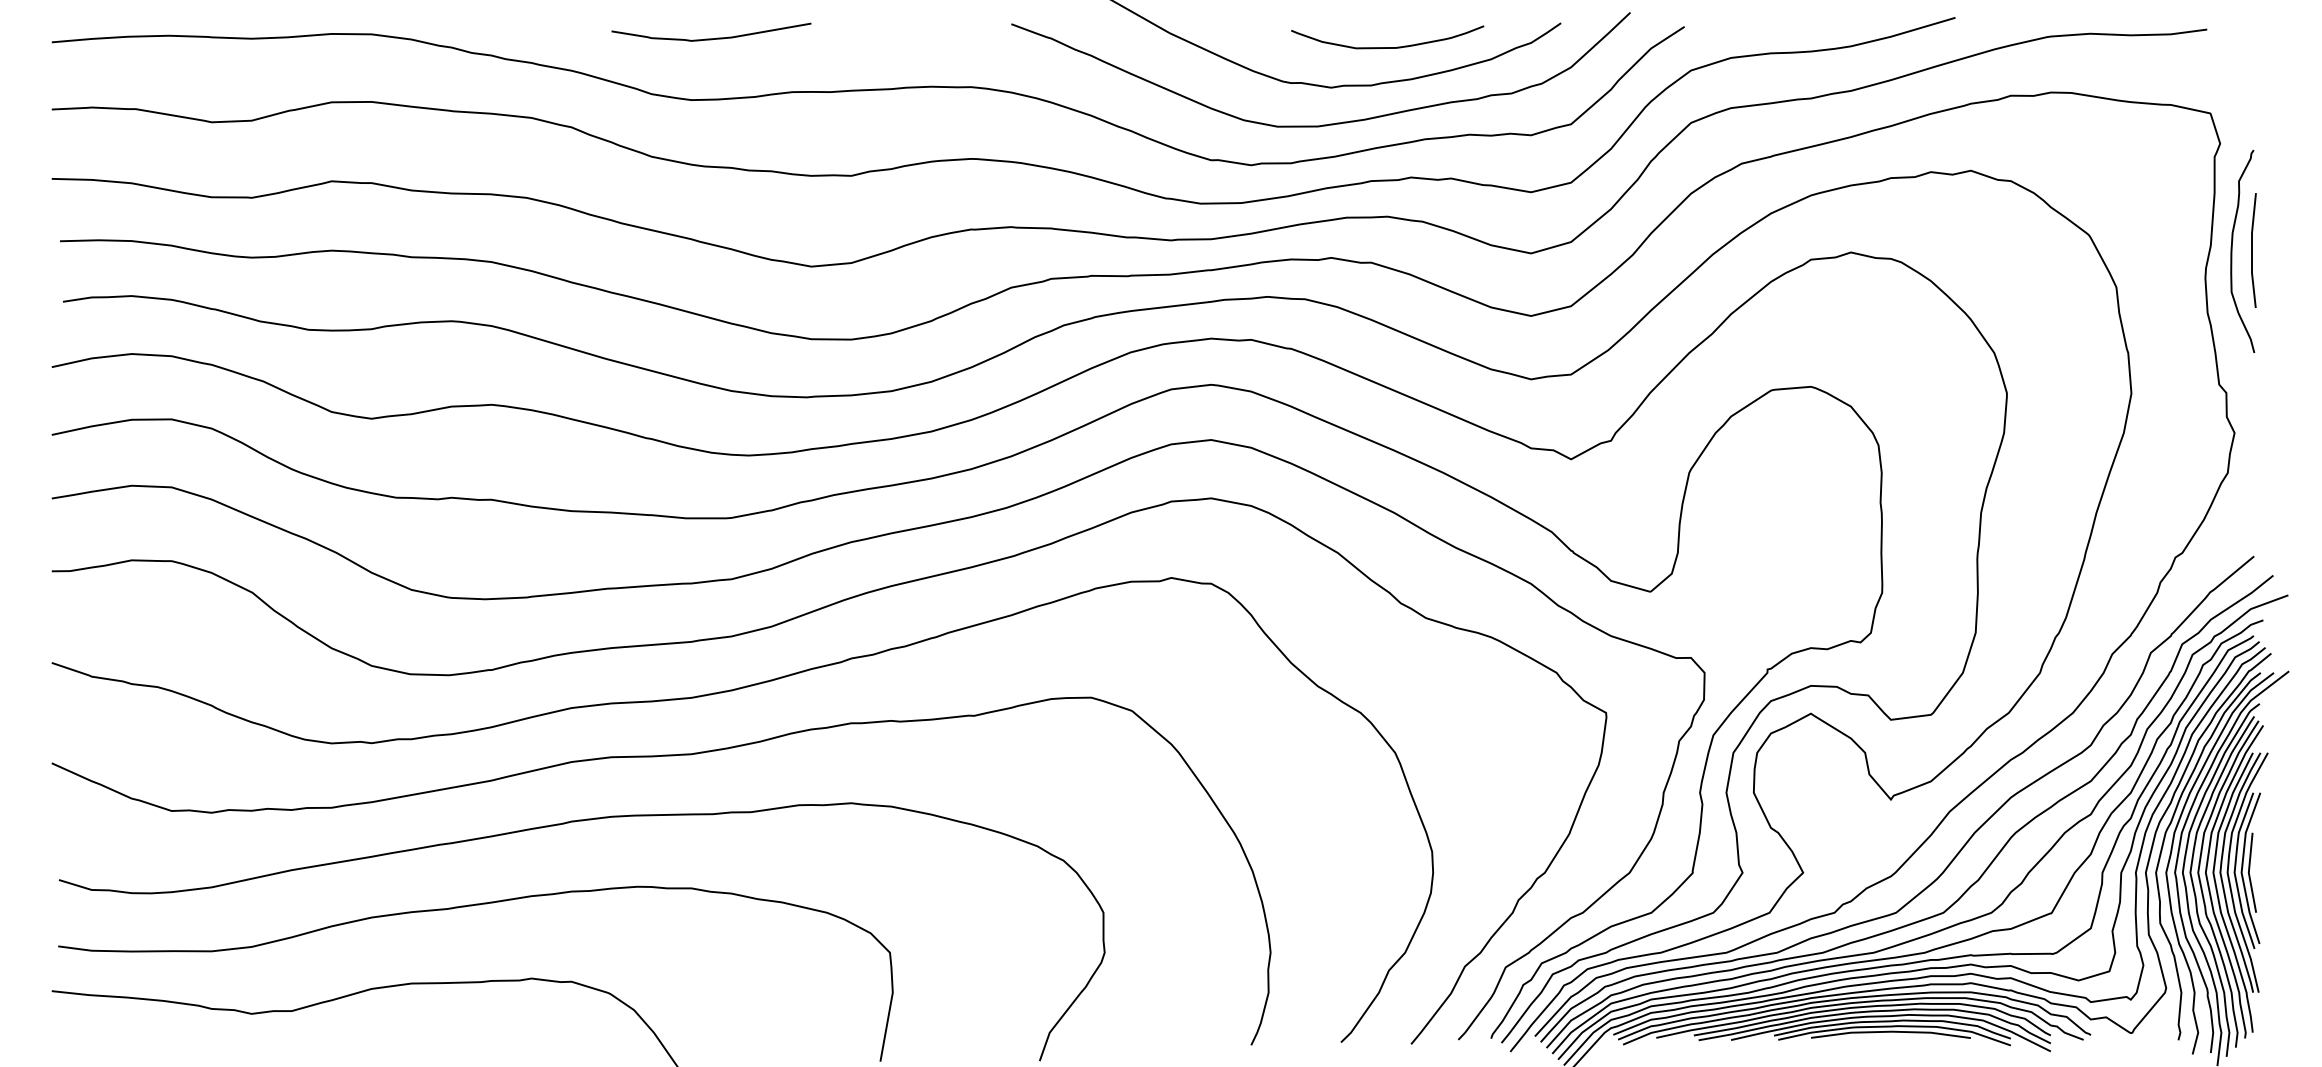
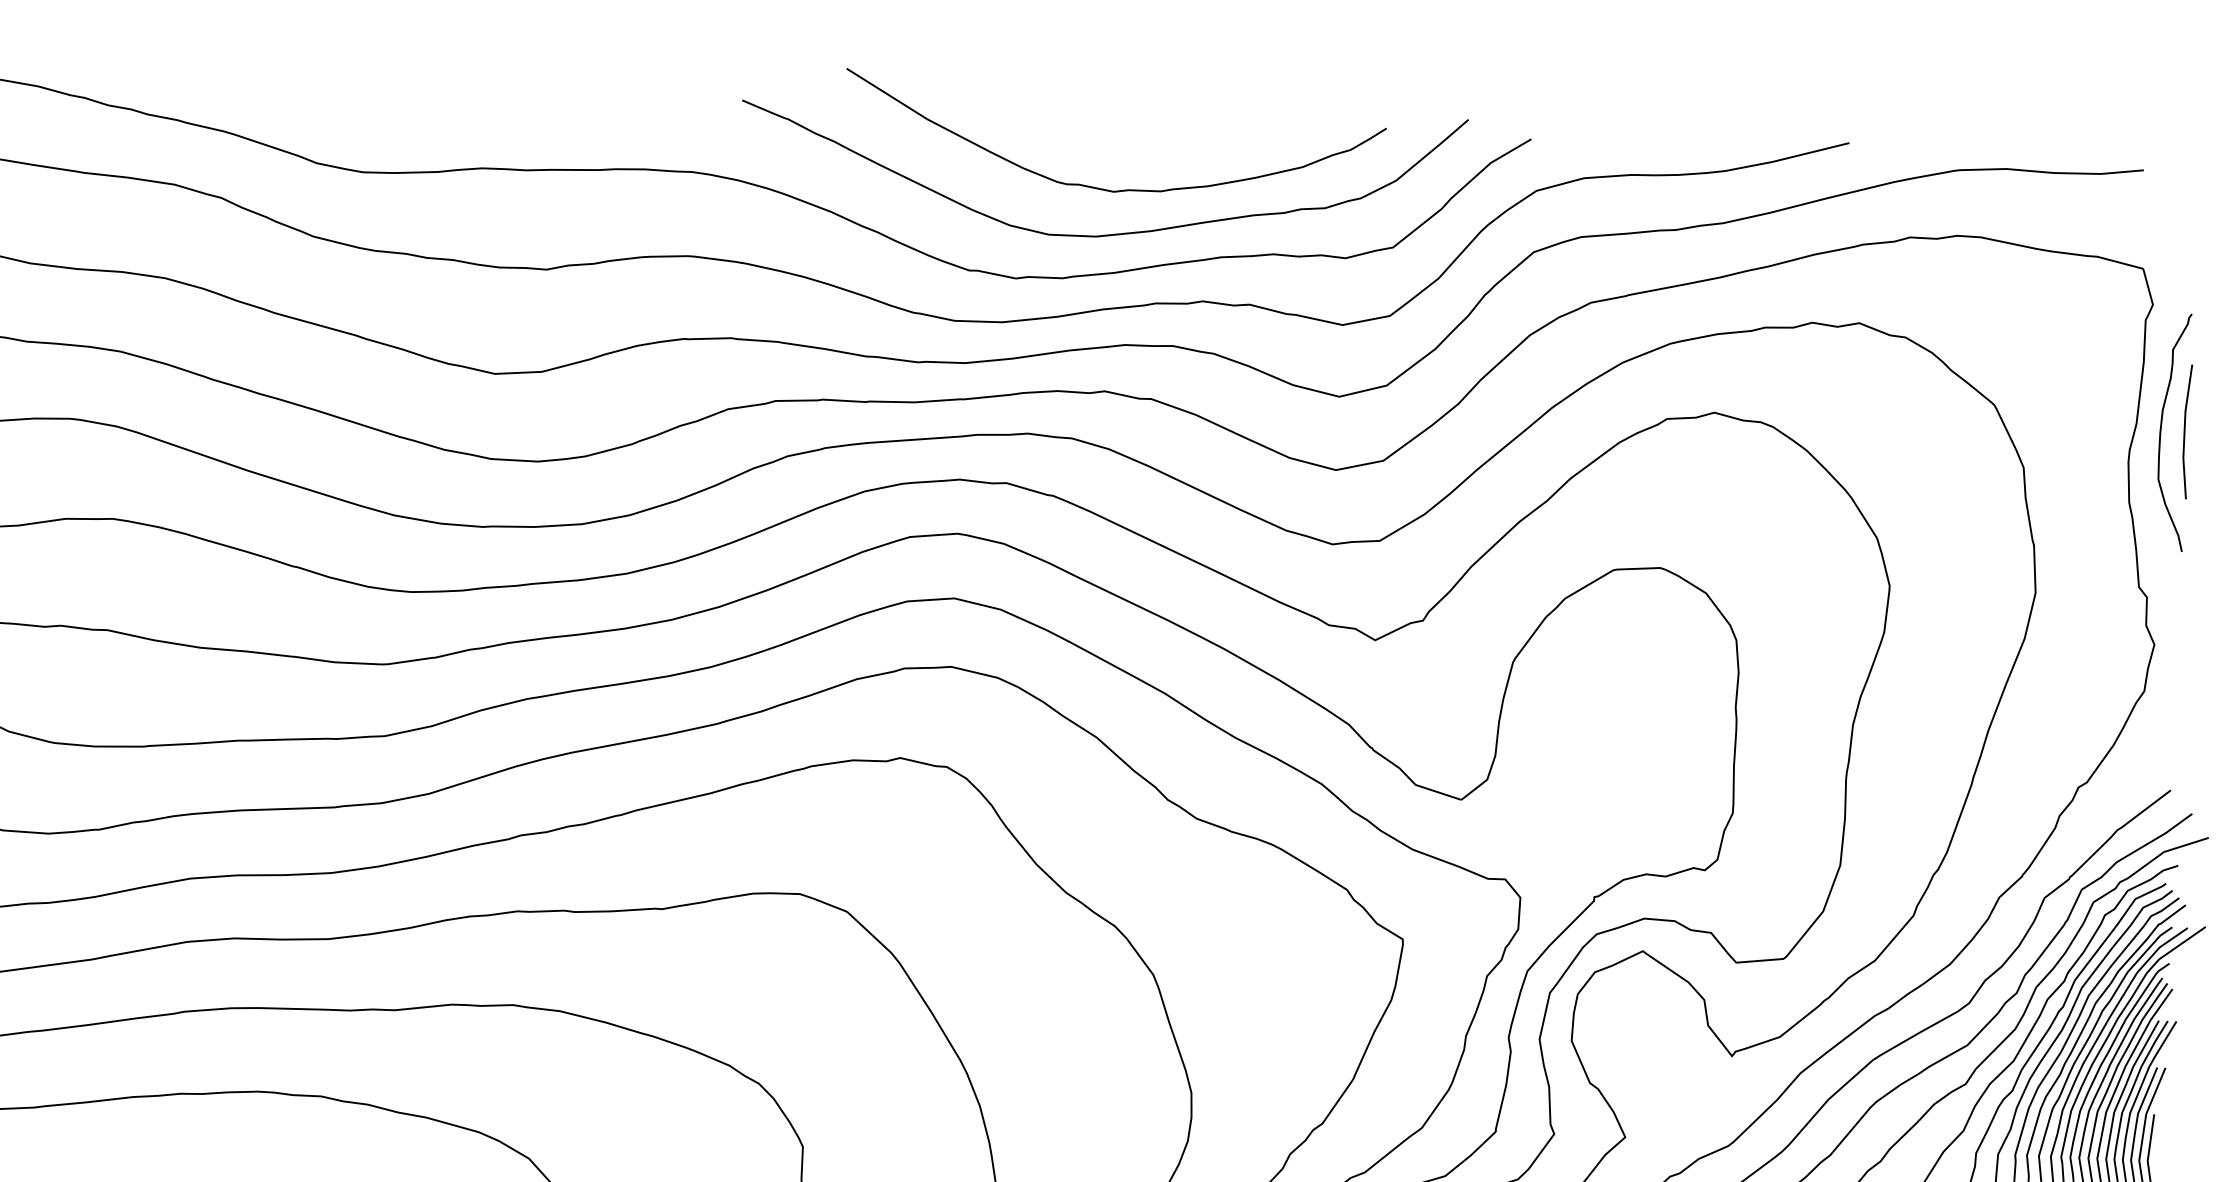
curve: (711, 38) -> (389, 101), removed
curve: (1387, 47) -> (1181, 147), removed

